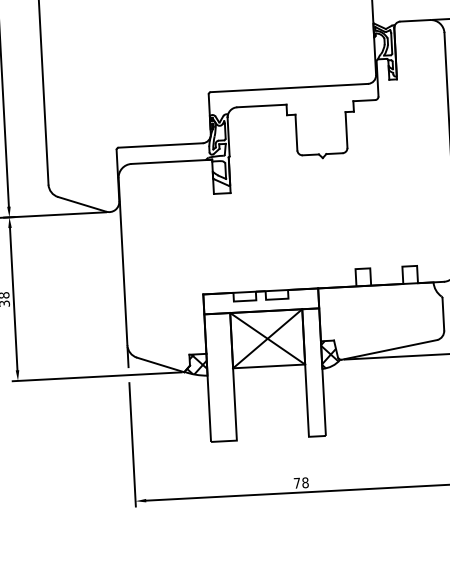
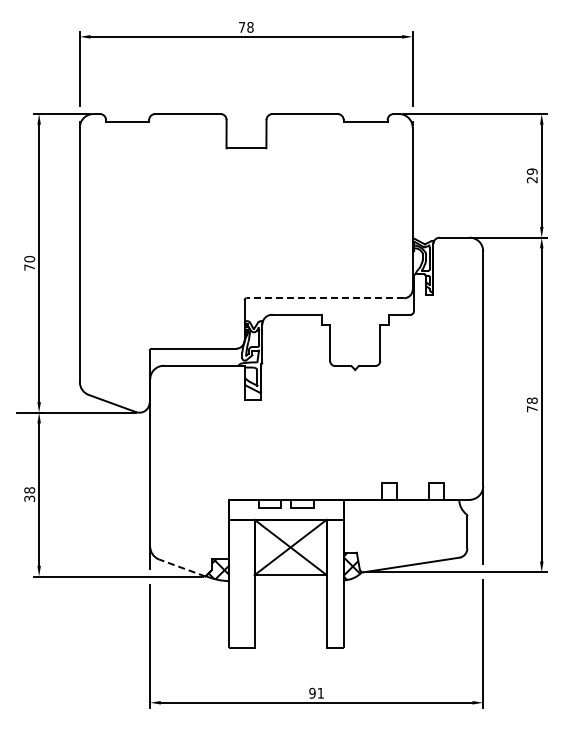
line: (289, 88) -> (325, 298), solid -> dashed
line: (160, 365) -> (182, 568), solid -> dashed
text: (301, 482) -> (316, 692), 78 -> 91

